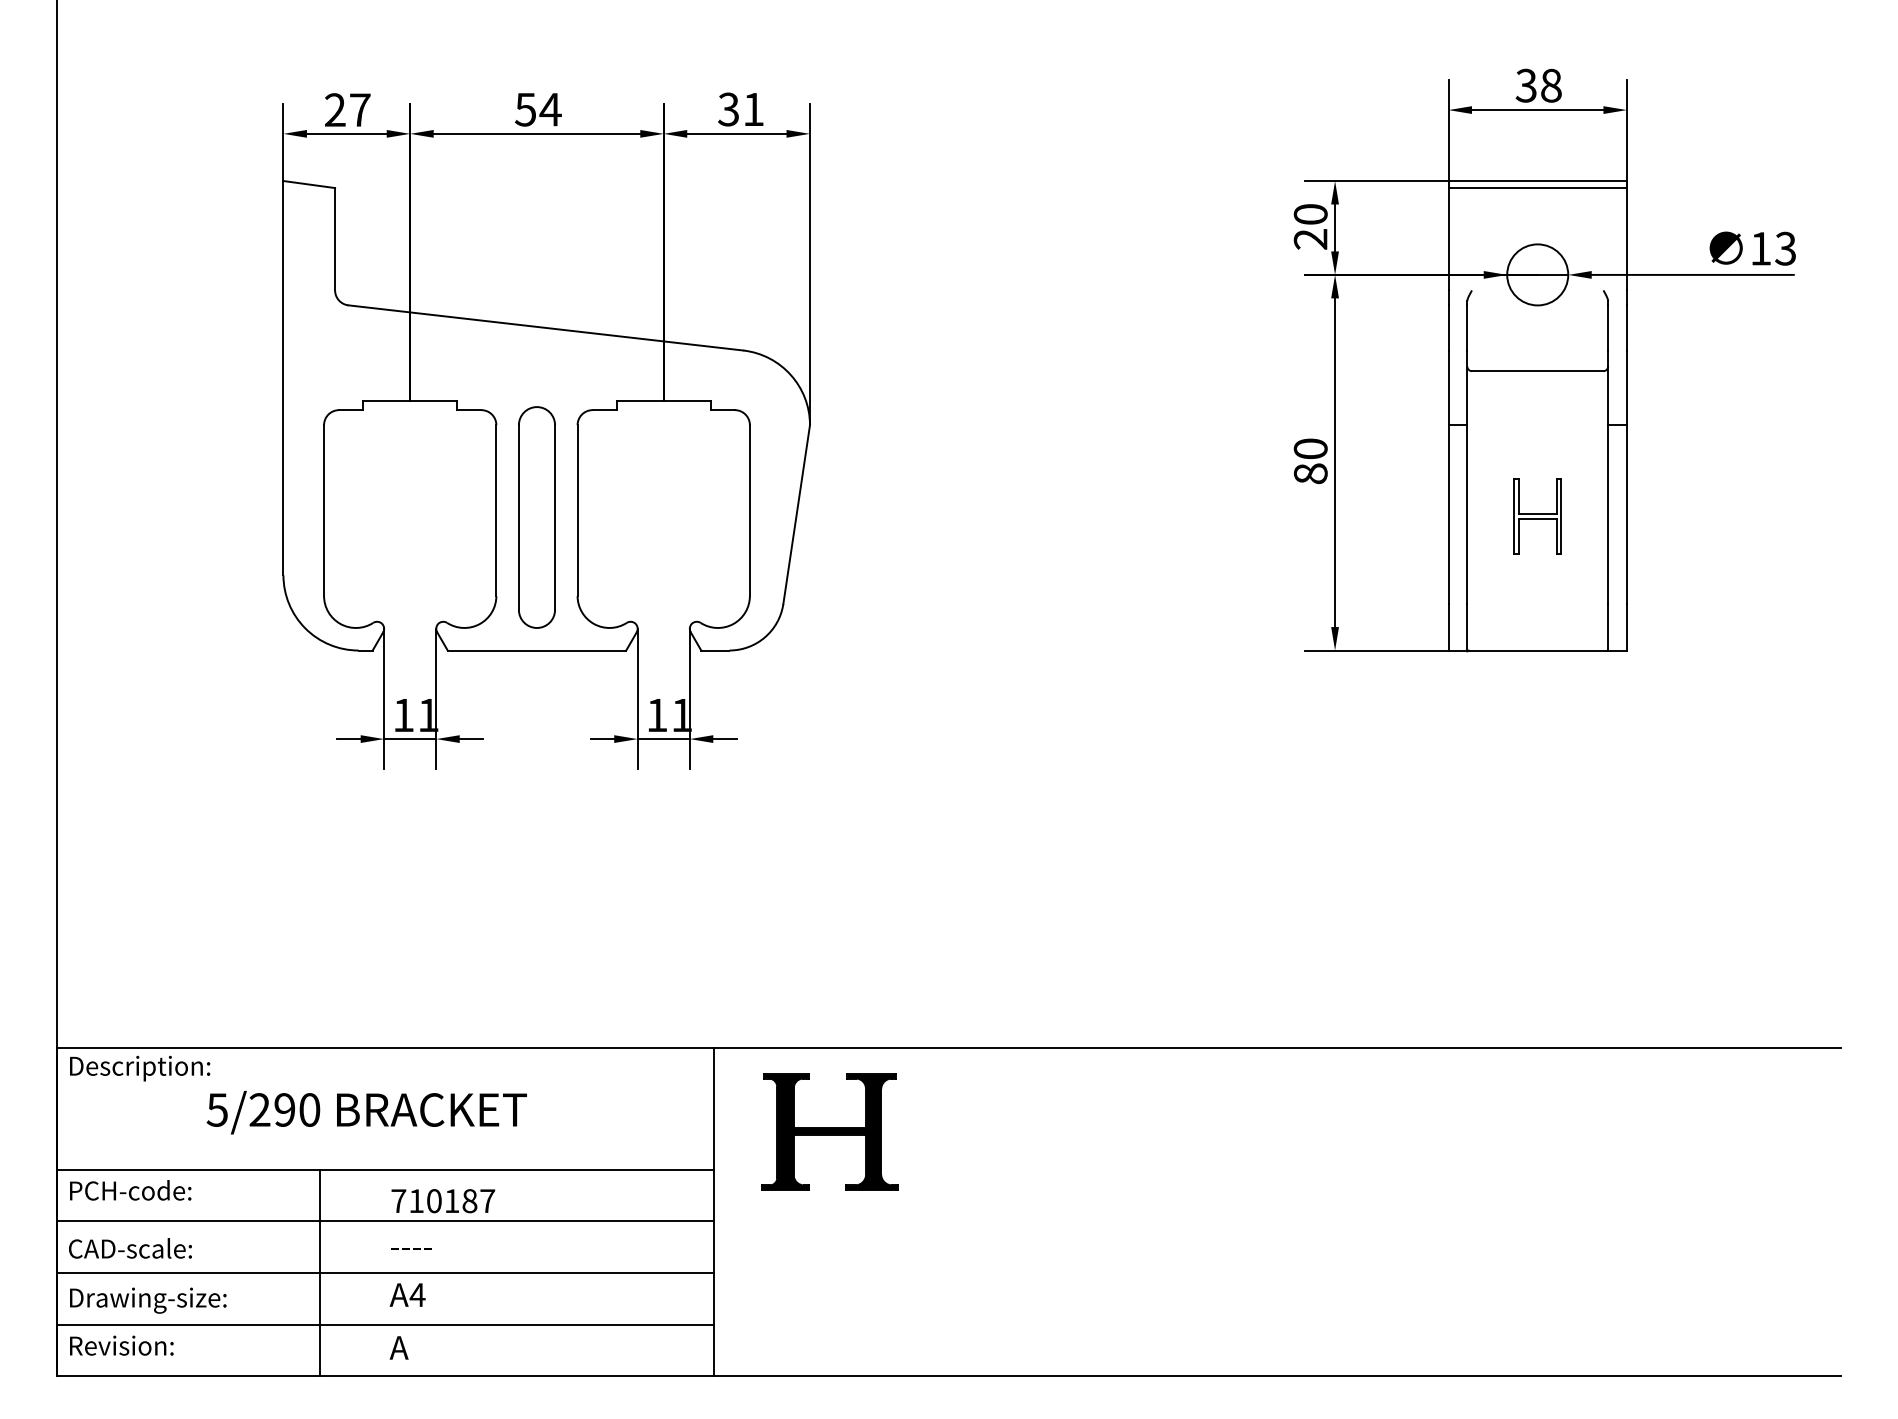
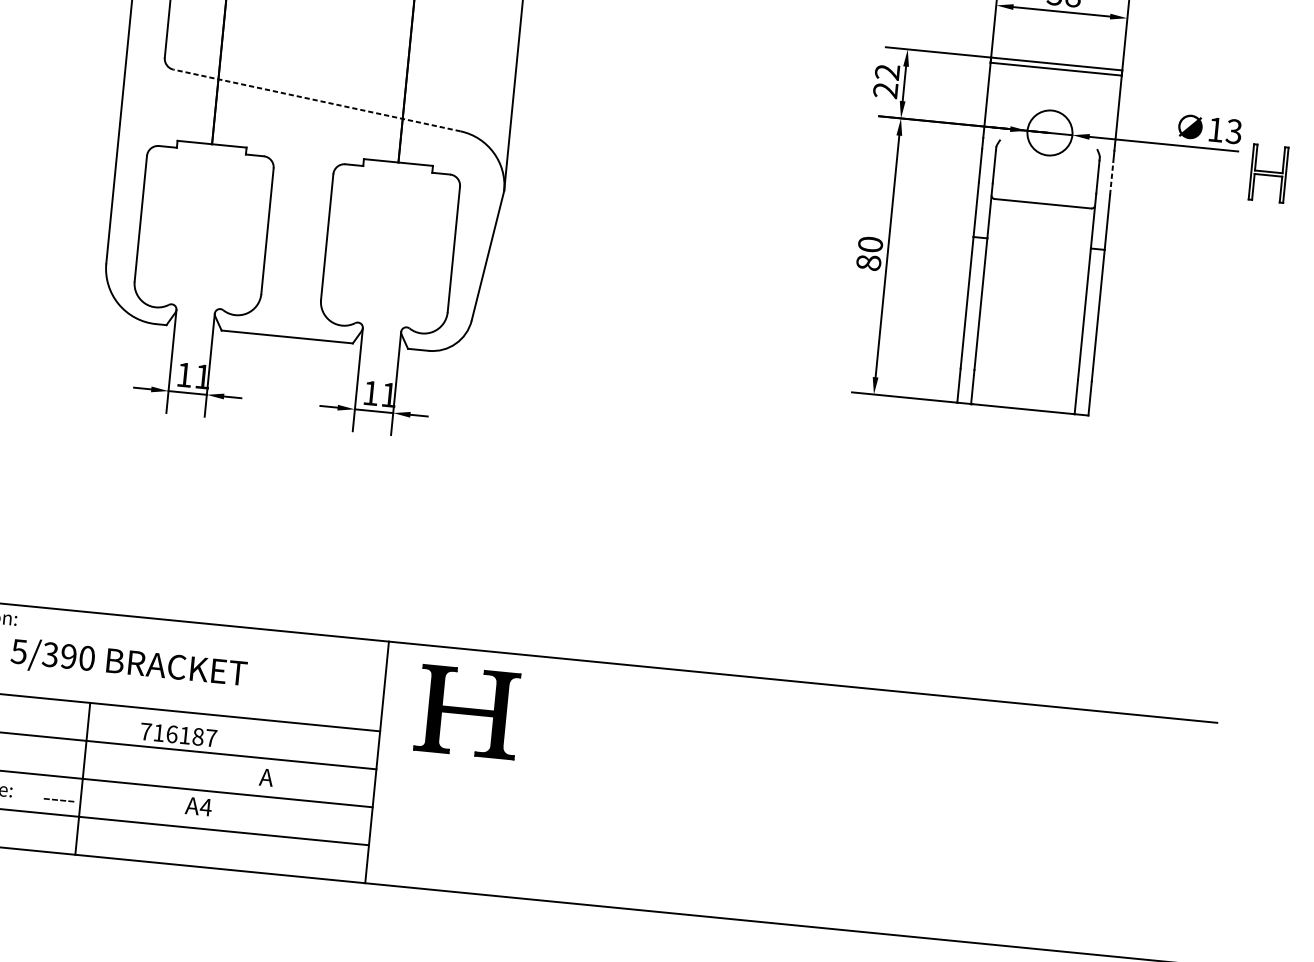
text: (1310, 214) -> (887, 72), 20 -> 22
line: (545, 327) -> (316, 100), solid -> dashed
line: (1626, 327) -> (1111, 178), solid -> dashed
part: (1537, 516) -> (1268, 173), moved
part: (536, 517) -> (296, 239), removed
text: (259, 1109) -> (50, 654), 5/290 -> 5/390
text: (434, 1201) -> (172, 734), 710187 -> 716187
text: (411, 1248) -> (58, 799), moved
text: (407, 1294) -> (198, 806), moved
text: (398, 1347) -> (266, 777), moved

